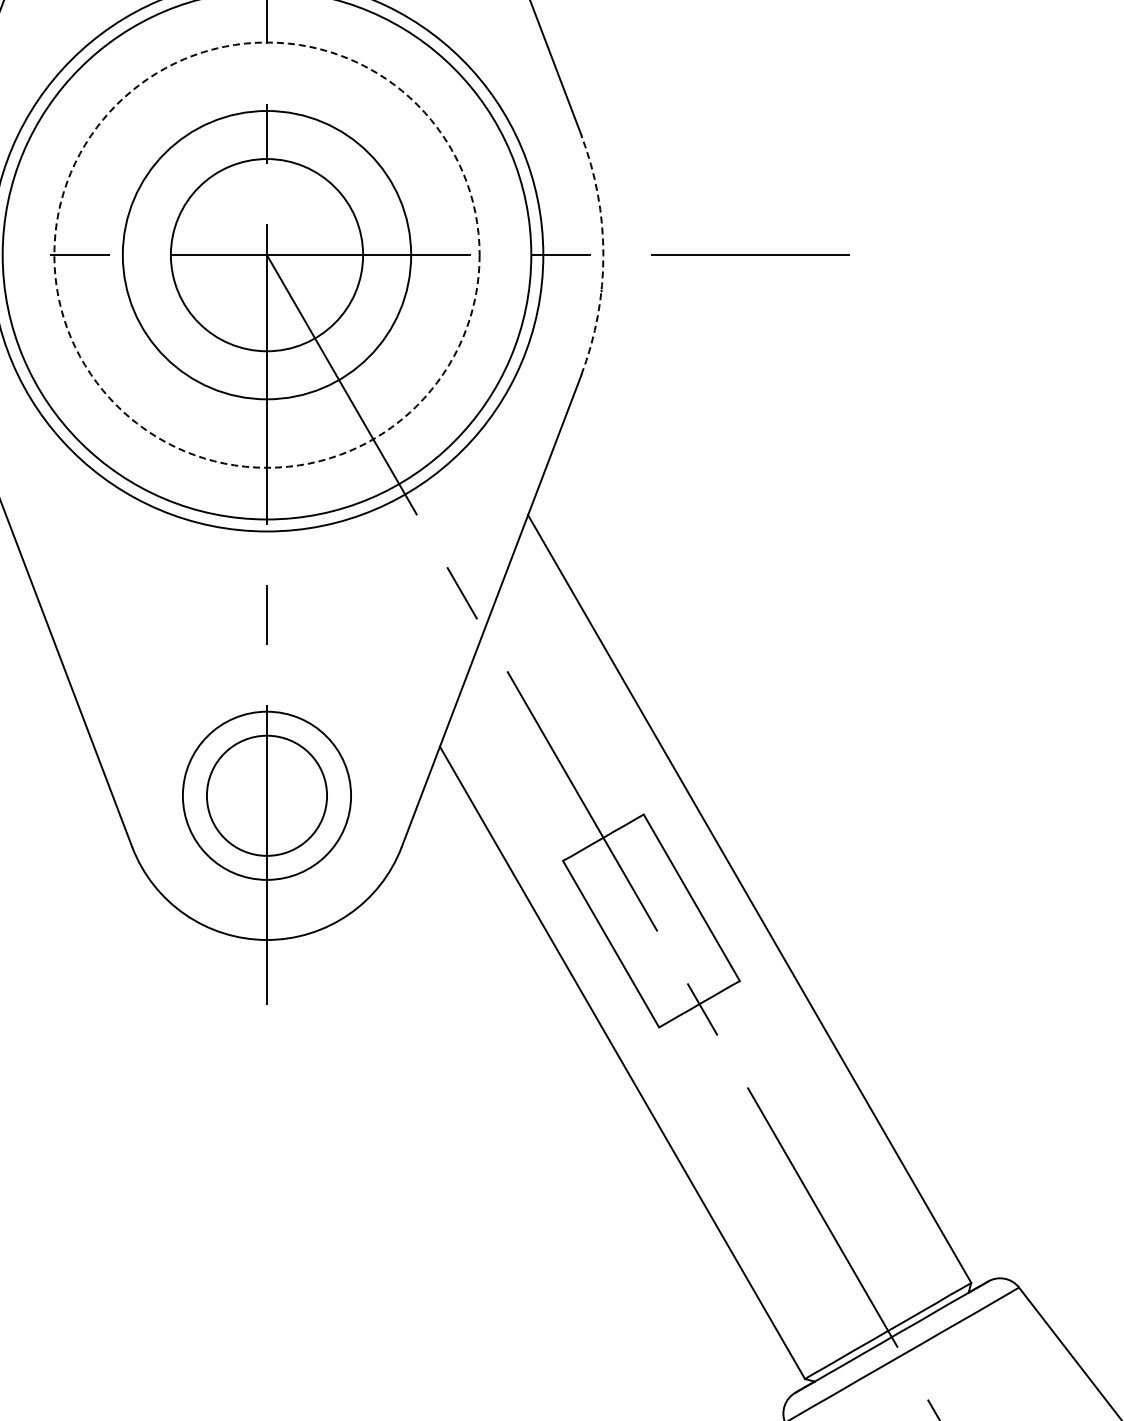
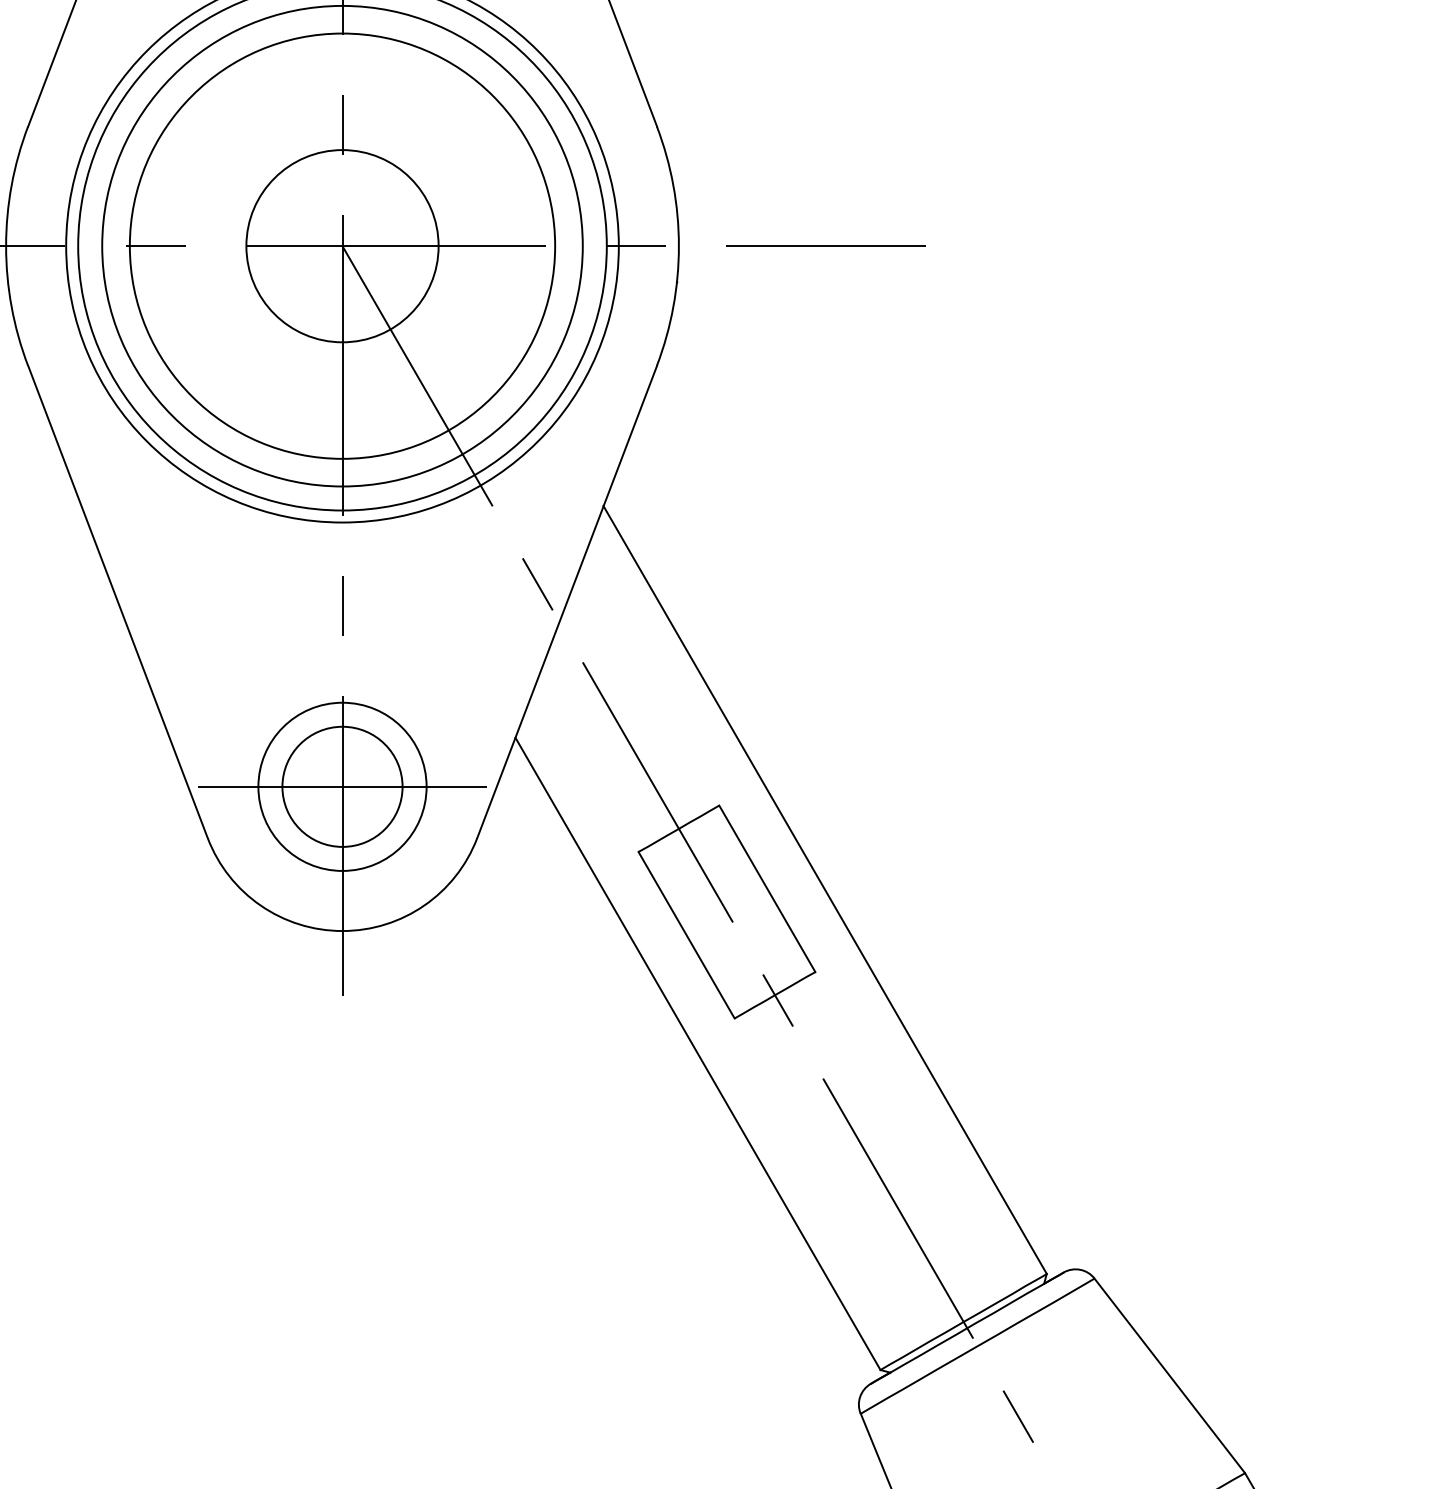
circle: (266, 254) -> (342, 245), dashed -> solid
circle: (266, 254) -> (342, 245), size x1.67
arc: (602, 255) -> (678, 246), dashed -> solid
line: (266, 795) -> (342, 786), added

